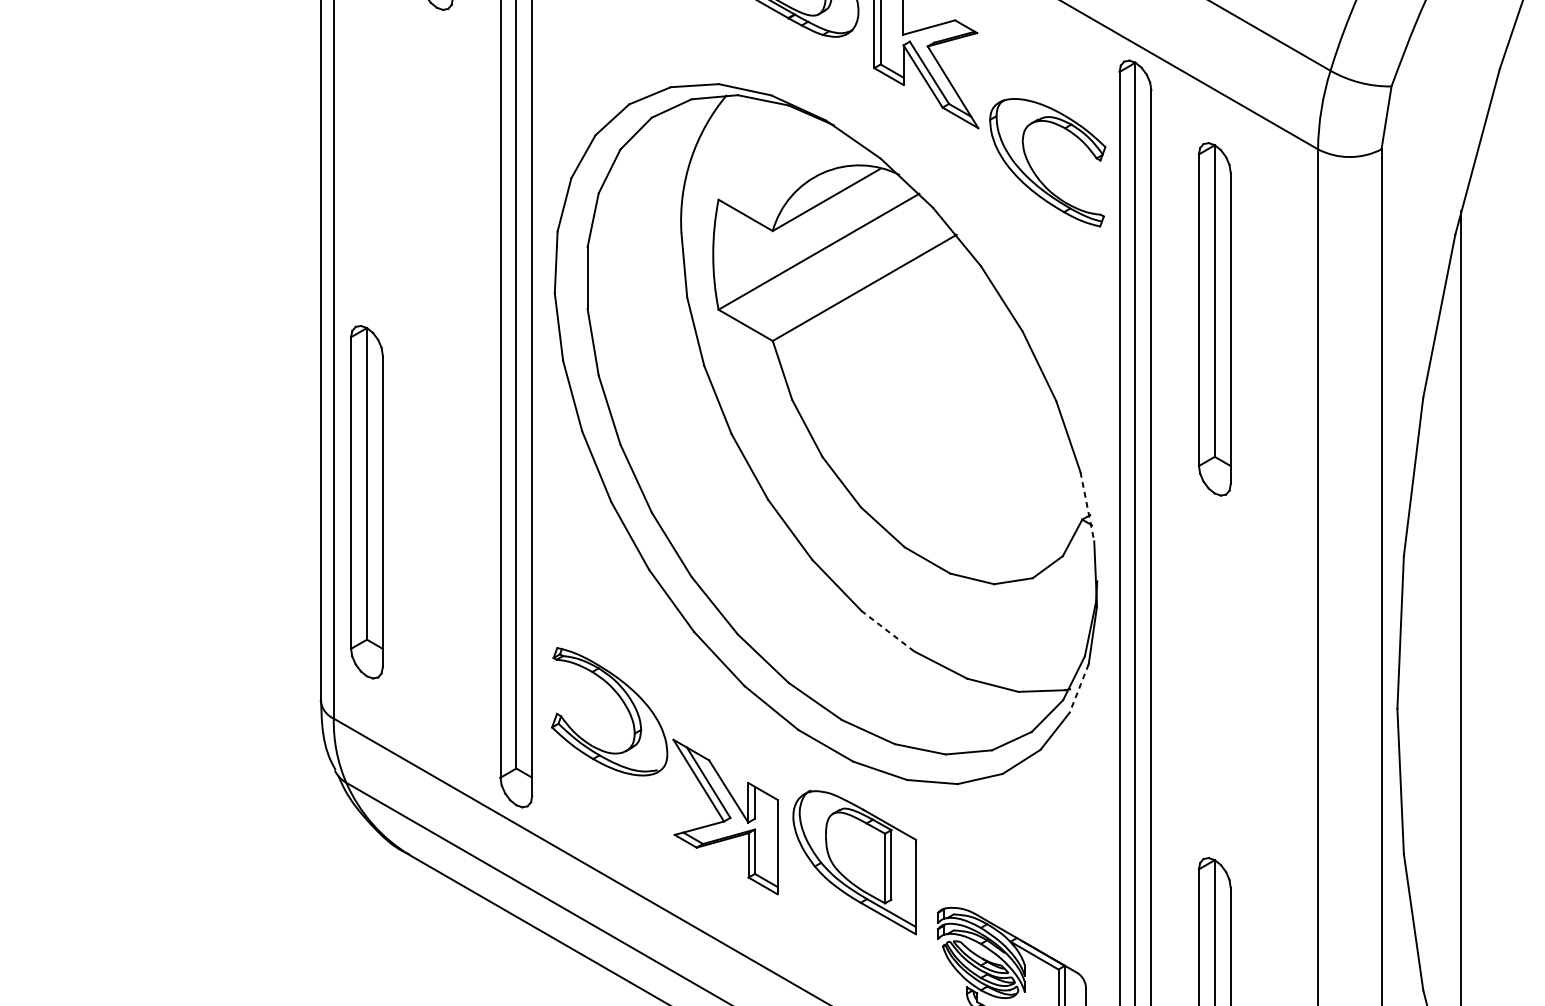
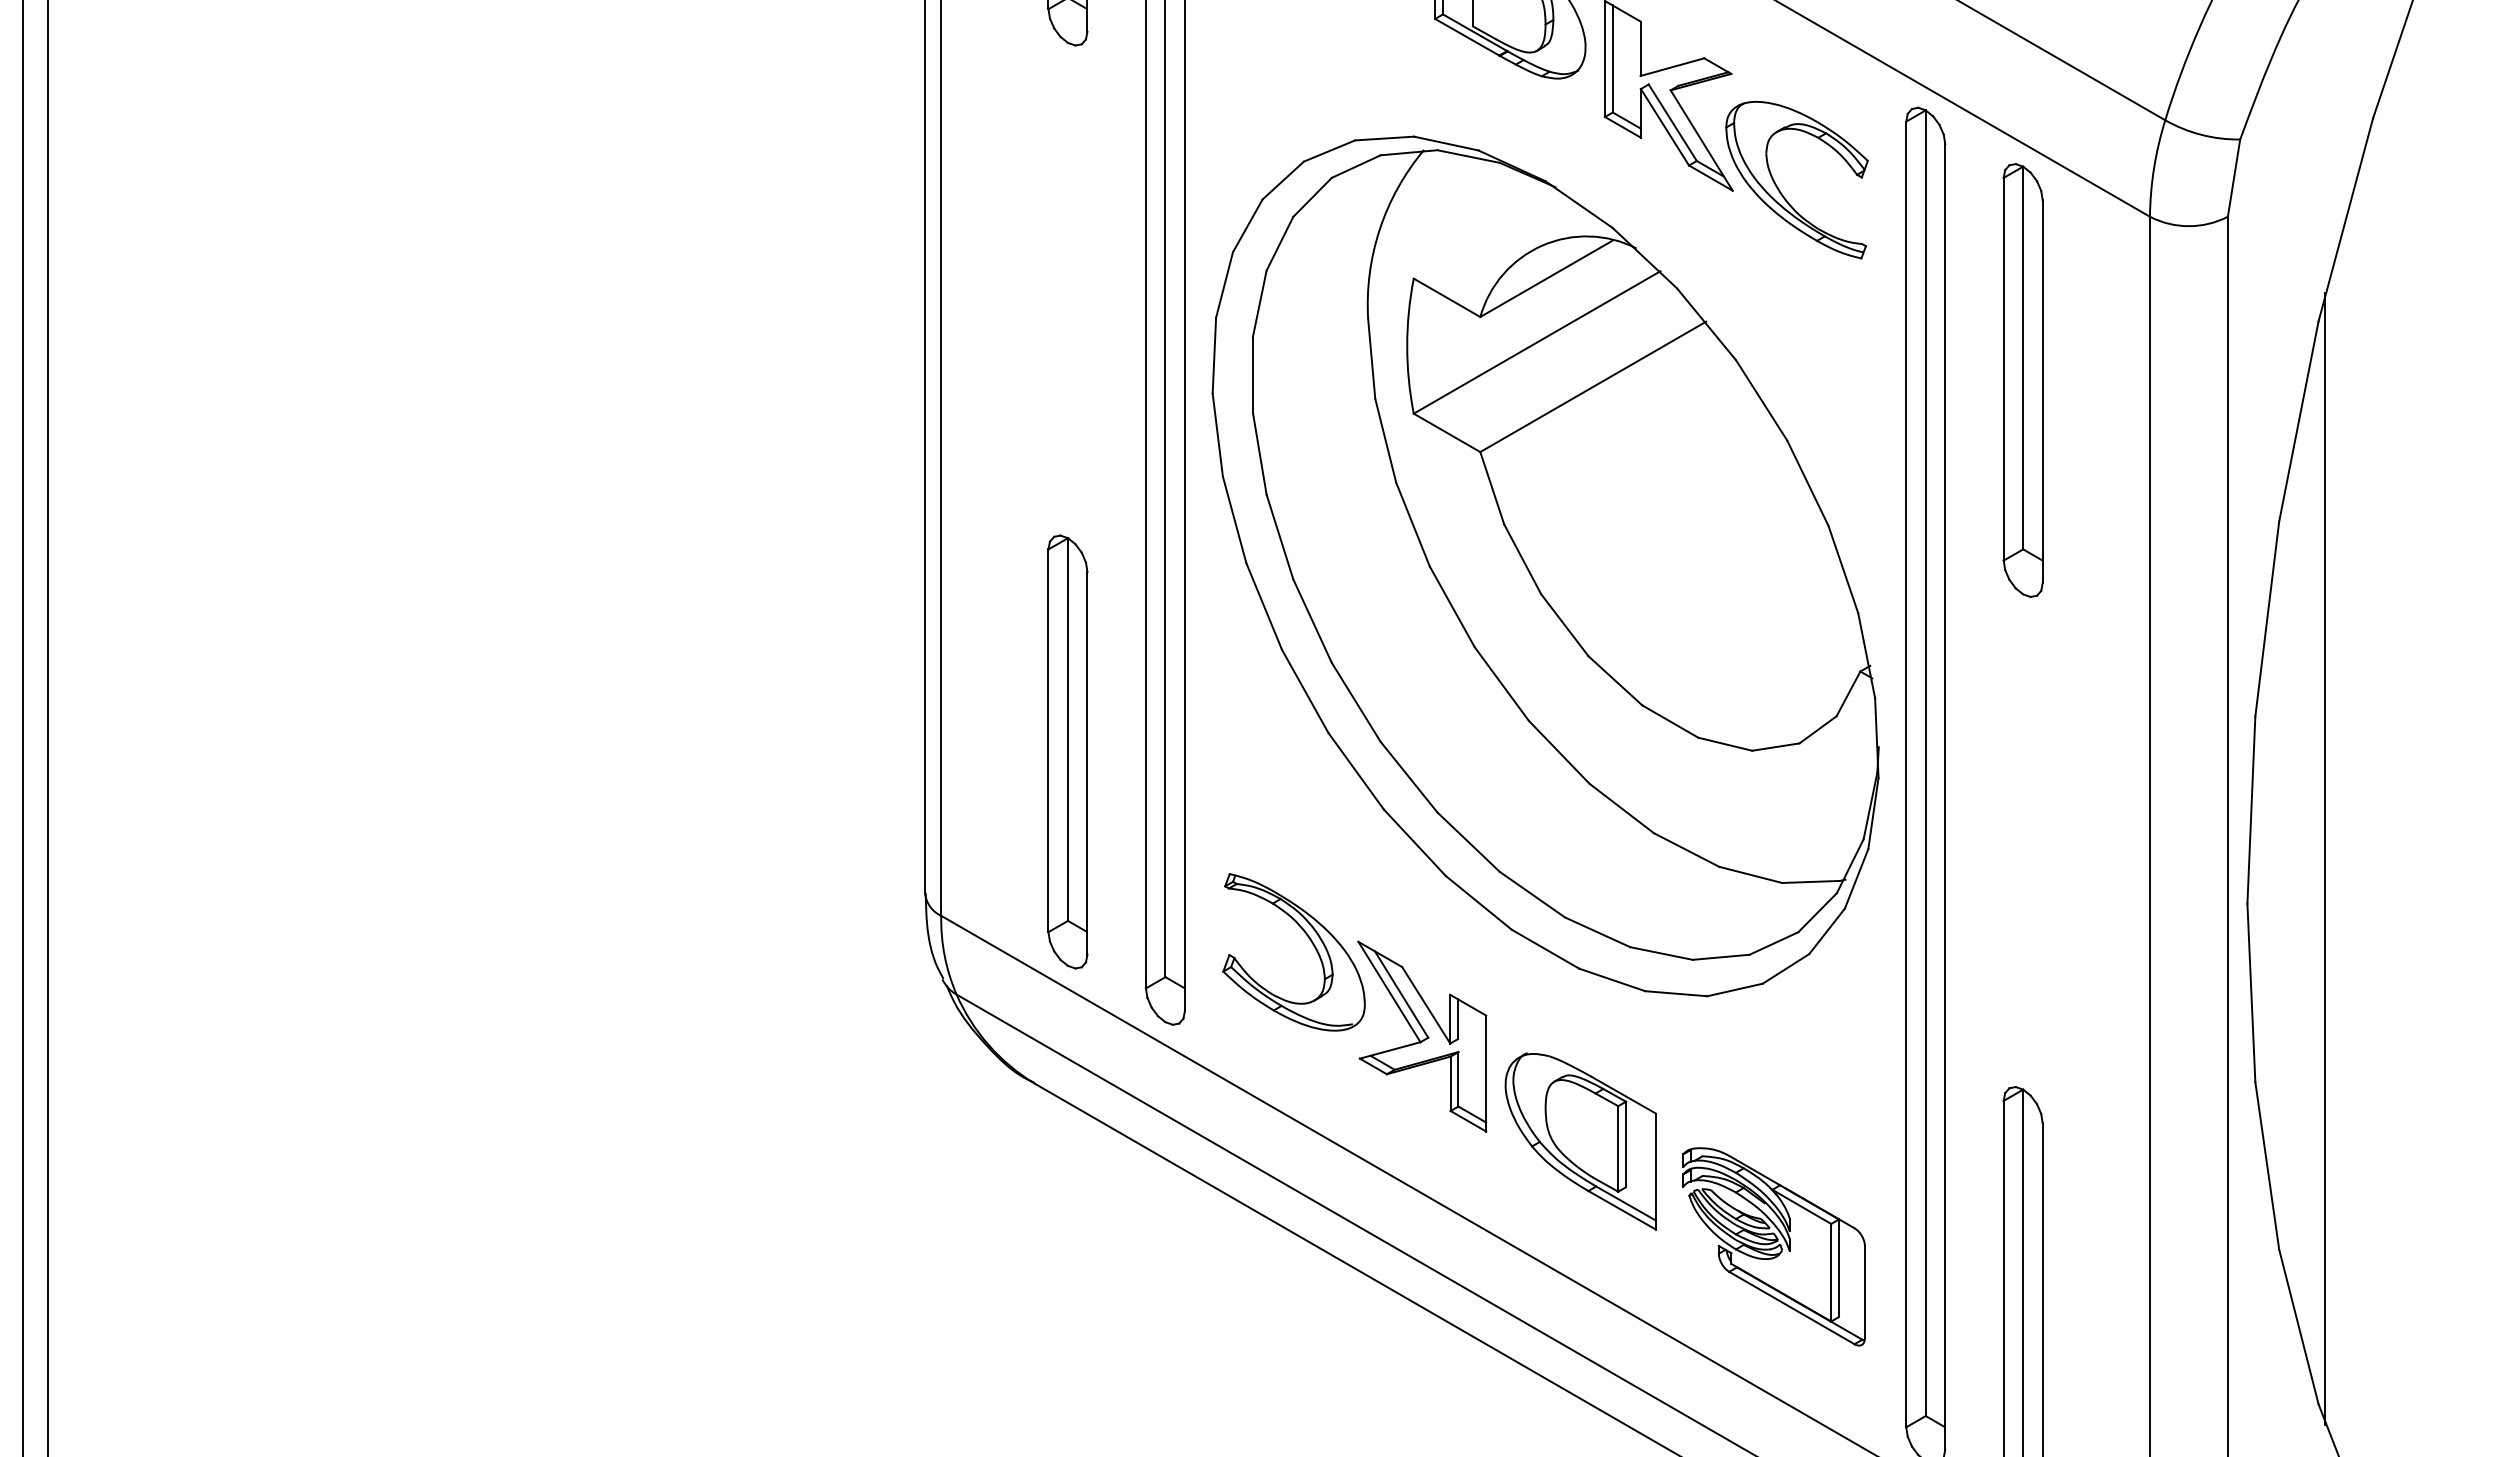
part: (1034, 171) -> (1780, 190), moved
part: (1214, 319) -> (2022, 380), moved
part: (366, 501) -> (1067, 751), moved
line: (1087, 507) -> (1866, 656), dashed -> solid
line: (887, 631) -> (1621, 808), dashed -> solid
line: (1079, 688) -> (1856, 878), dashed -> solid
part: (623, 704) -> (1311, 943), moved
part: (854, 862) -> (1580, 1141), moved

